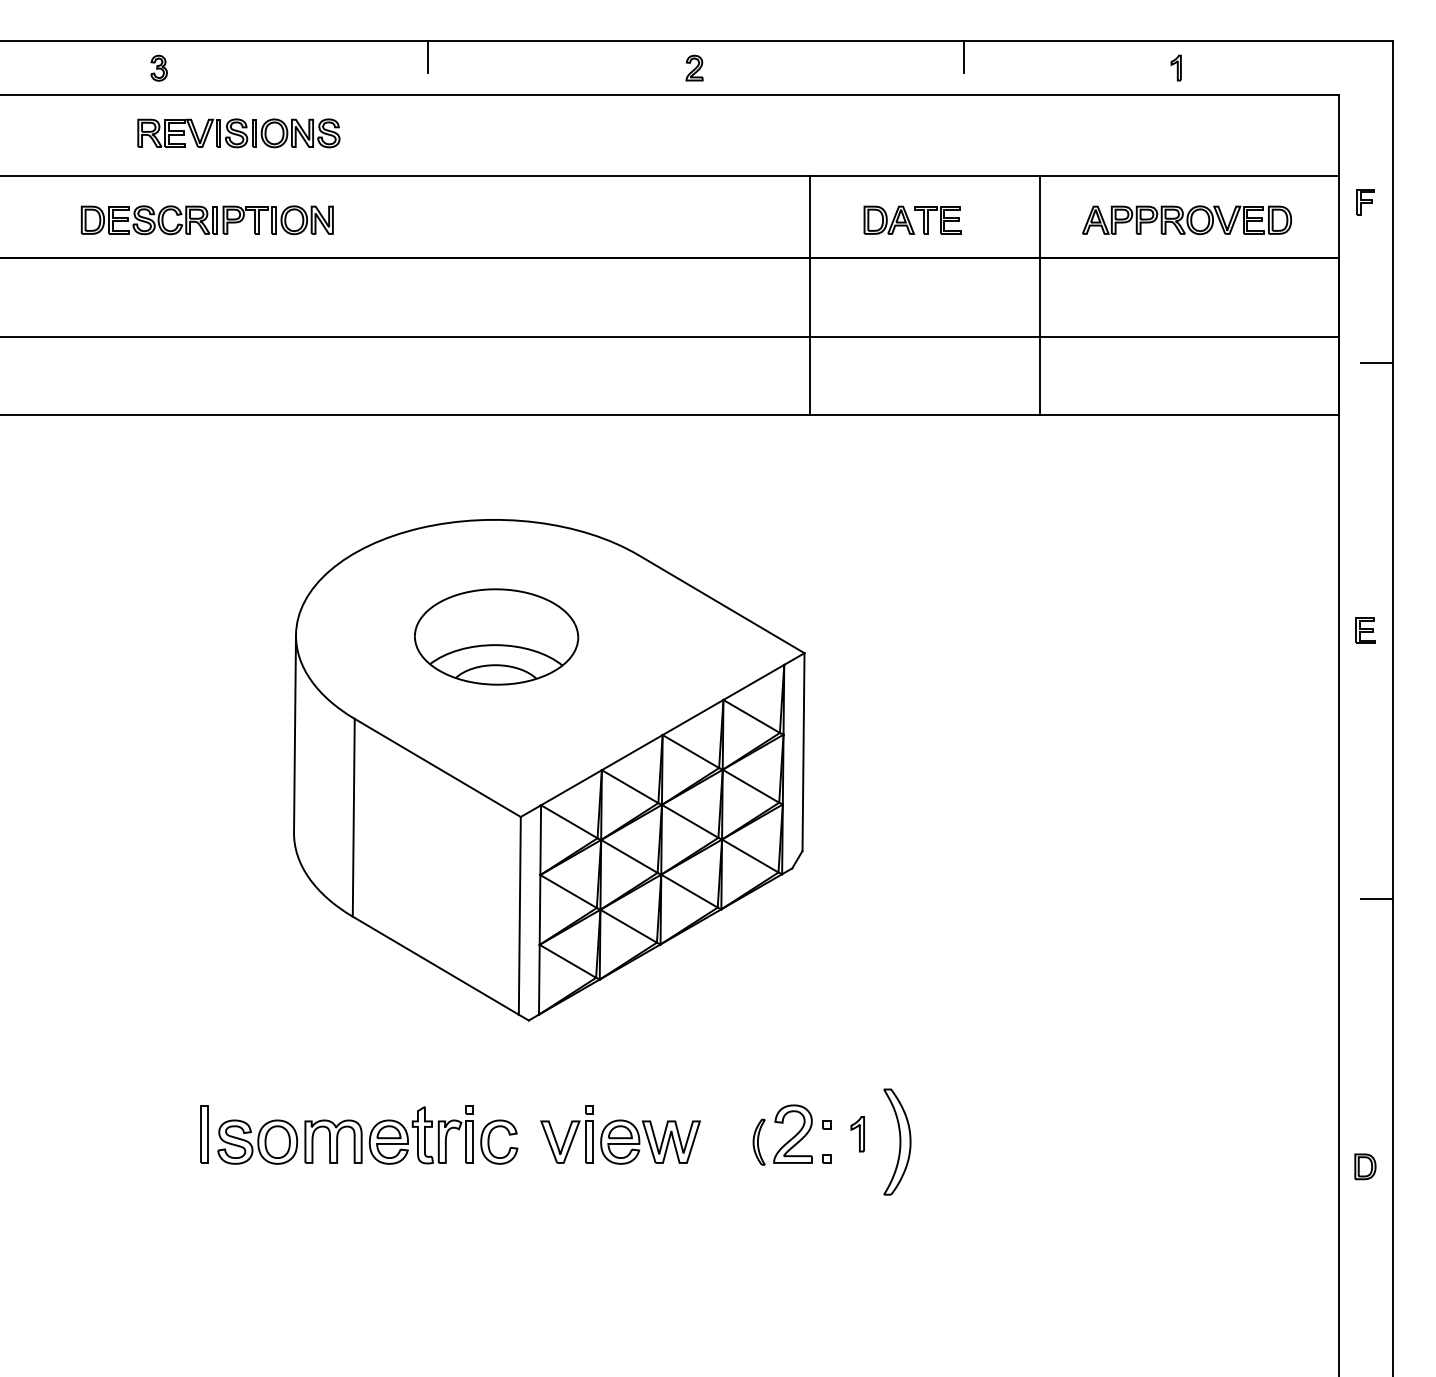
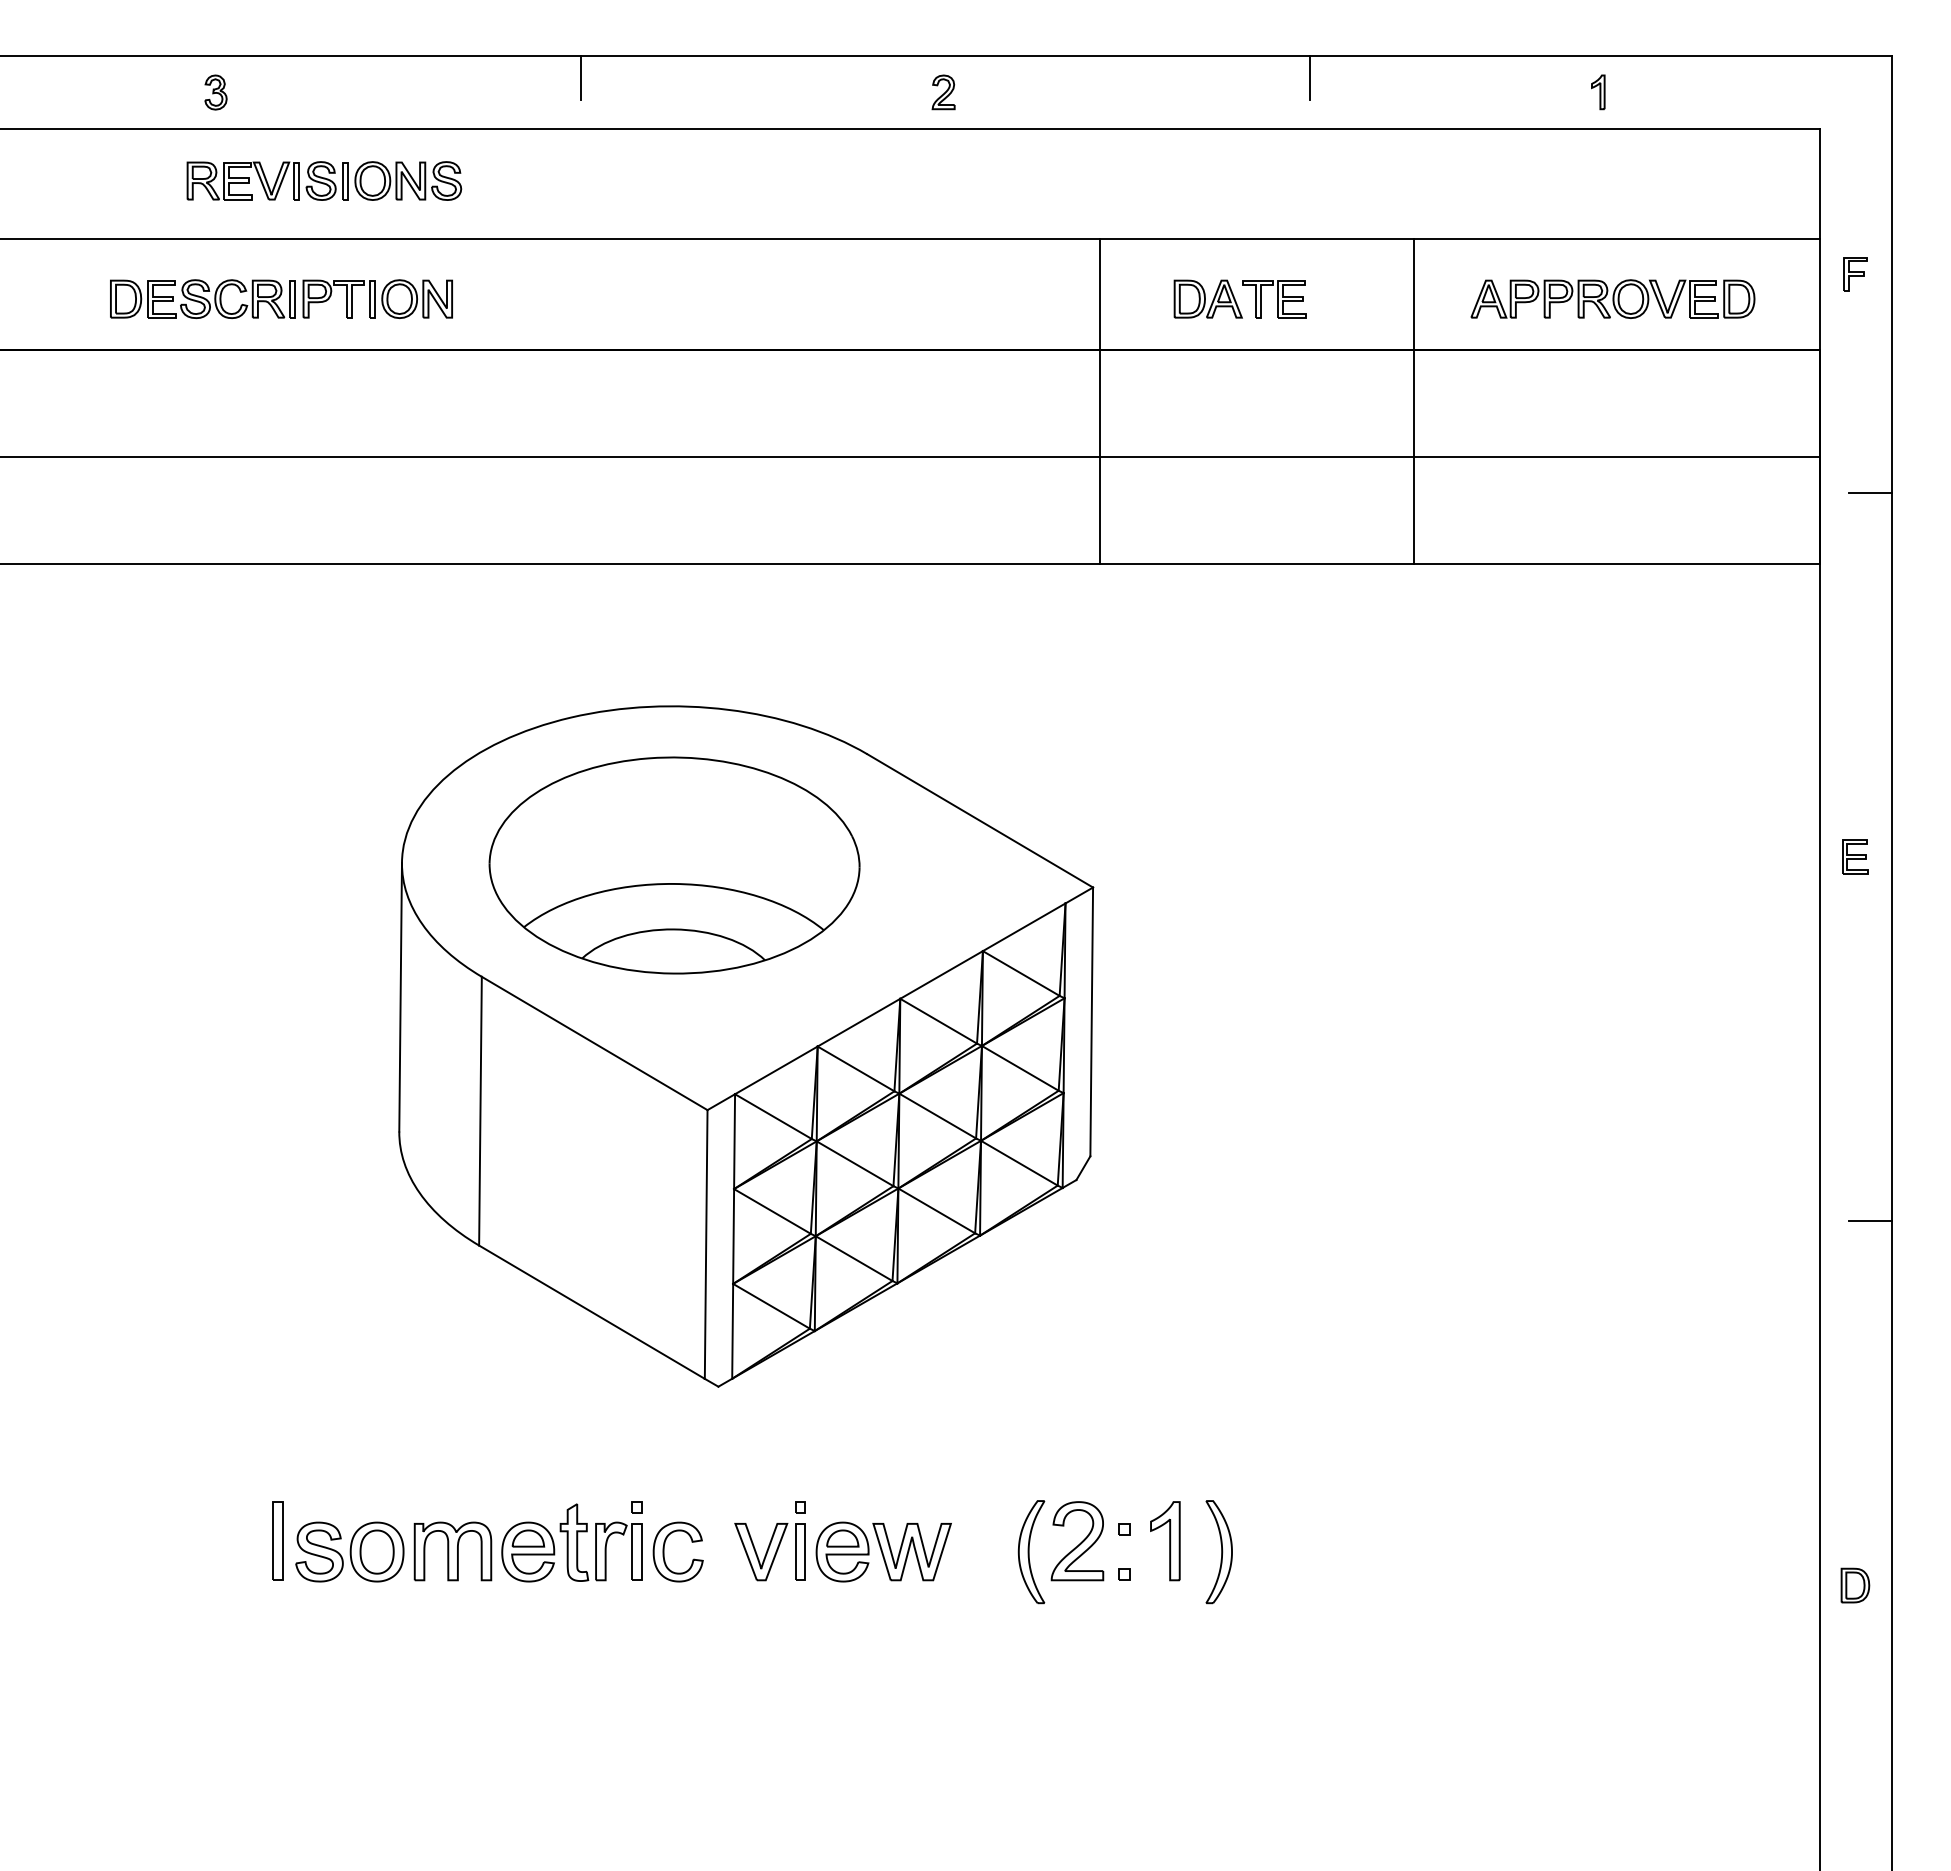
part: (496, 636) -> (674, 865), size x1.67
part: (857, 1134) -> (1165, 1541), size x1.67
part: (759, 1142) -> (1031, 1552), size x1.67
part: (896, 1142) -> (1218, 1552), size x0.71

